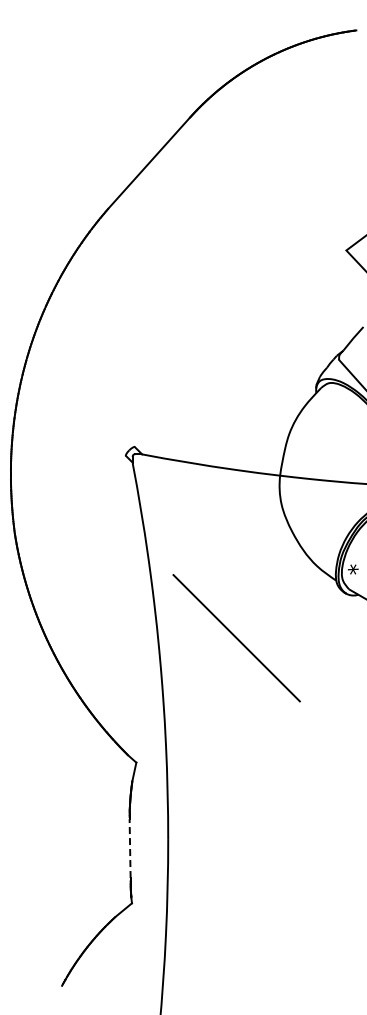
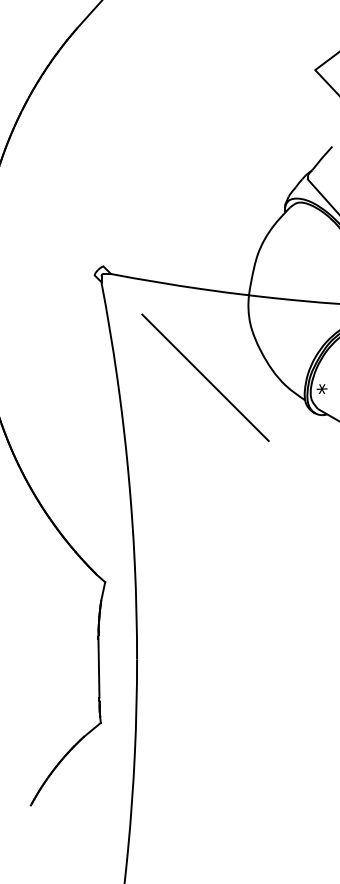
line: (236, 638) -> (205, 378), moved
line: (130, 848) -> (99, 668), dashed -> solid

